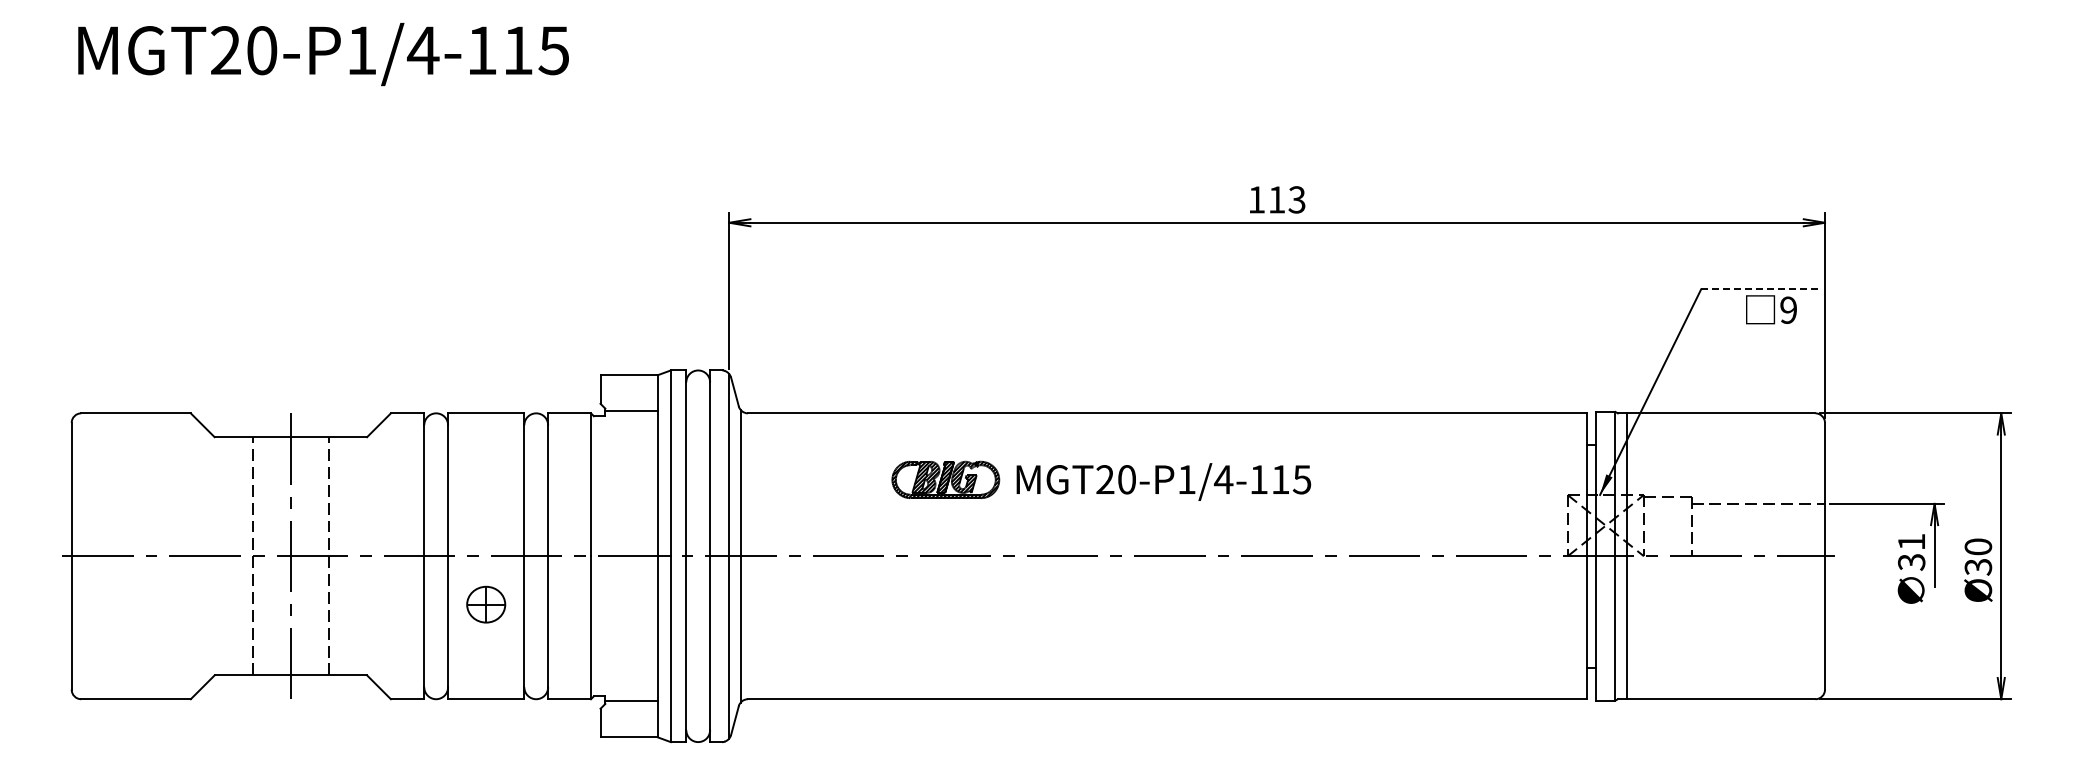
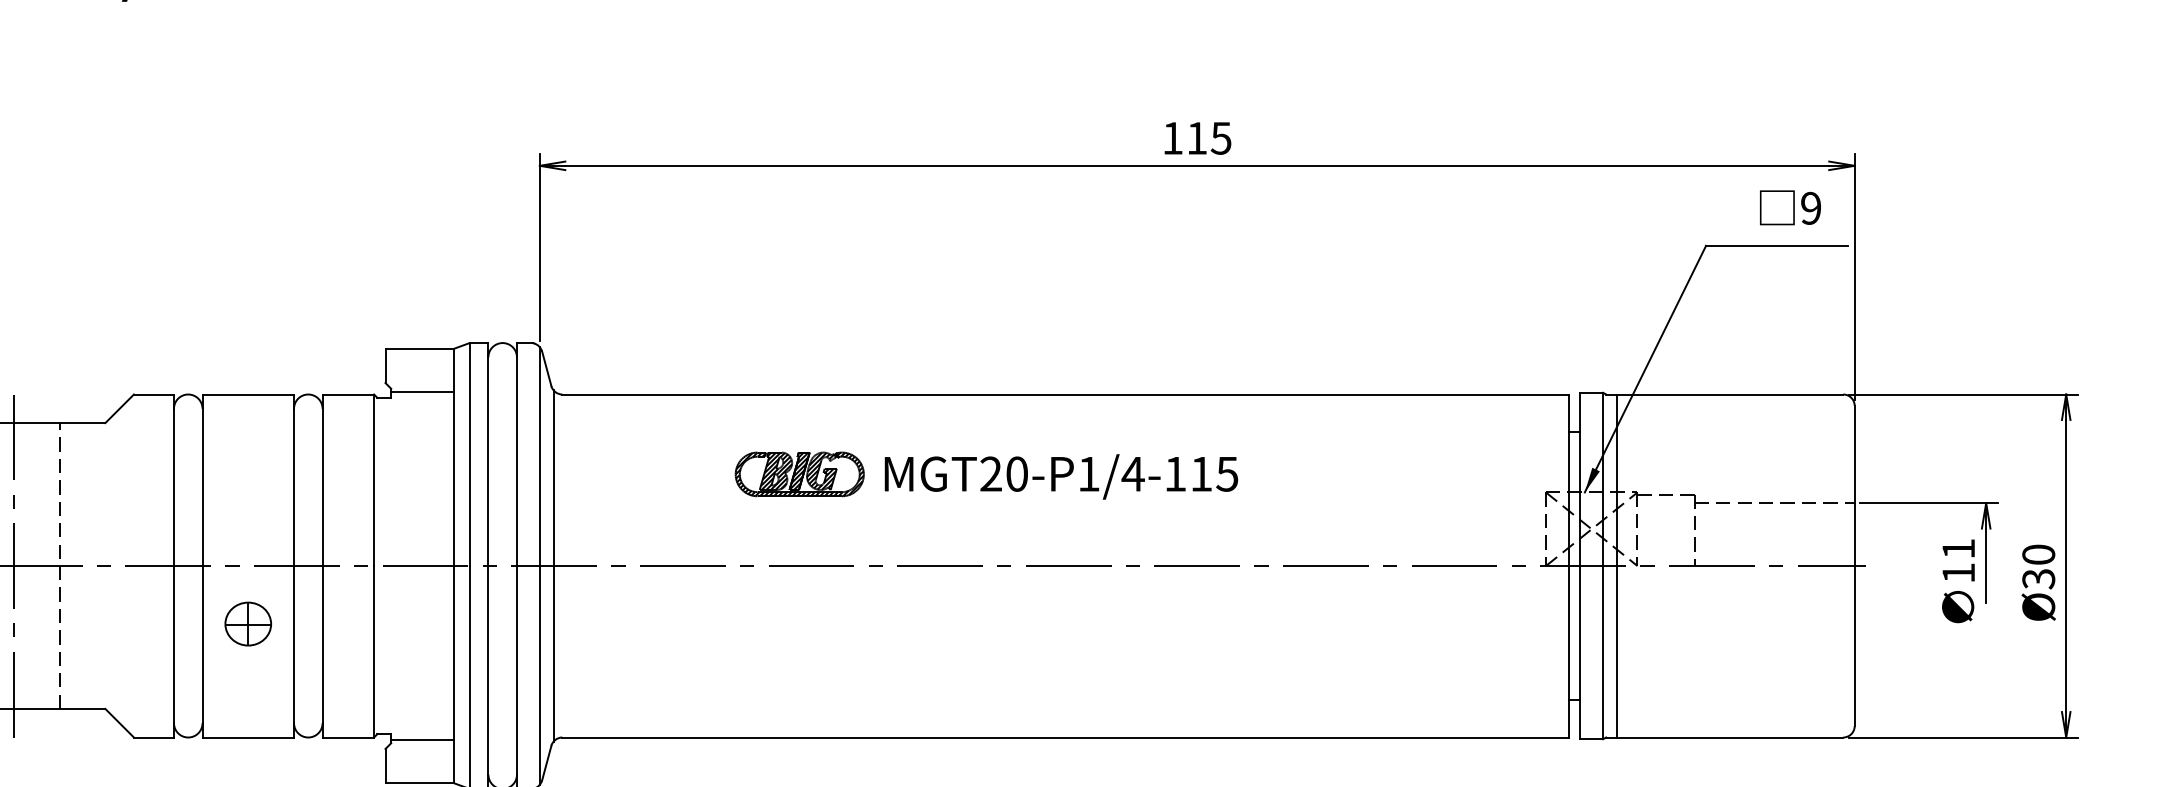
text: (1296, 199) -> (1220, 137), 113 -> 115
line: (1760, 289) -> (1777, 245), dashed -> solid
text: (1771, 309) -> (1790, 207), moved
text: (1911, 562) -> (1958, 573), 31 -> 11

